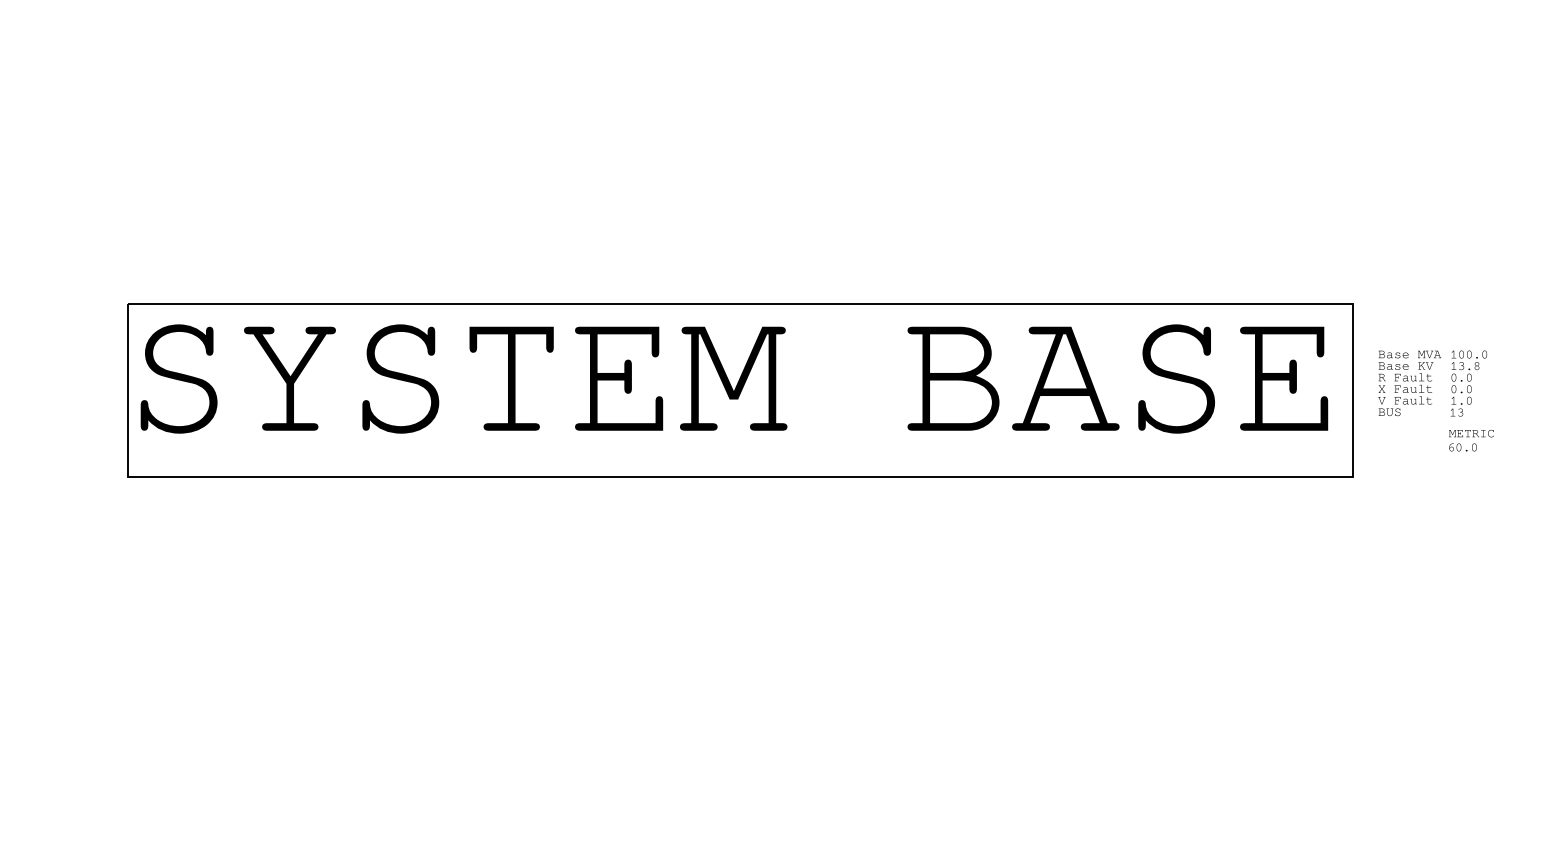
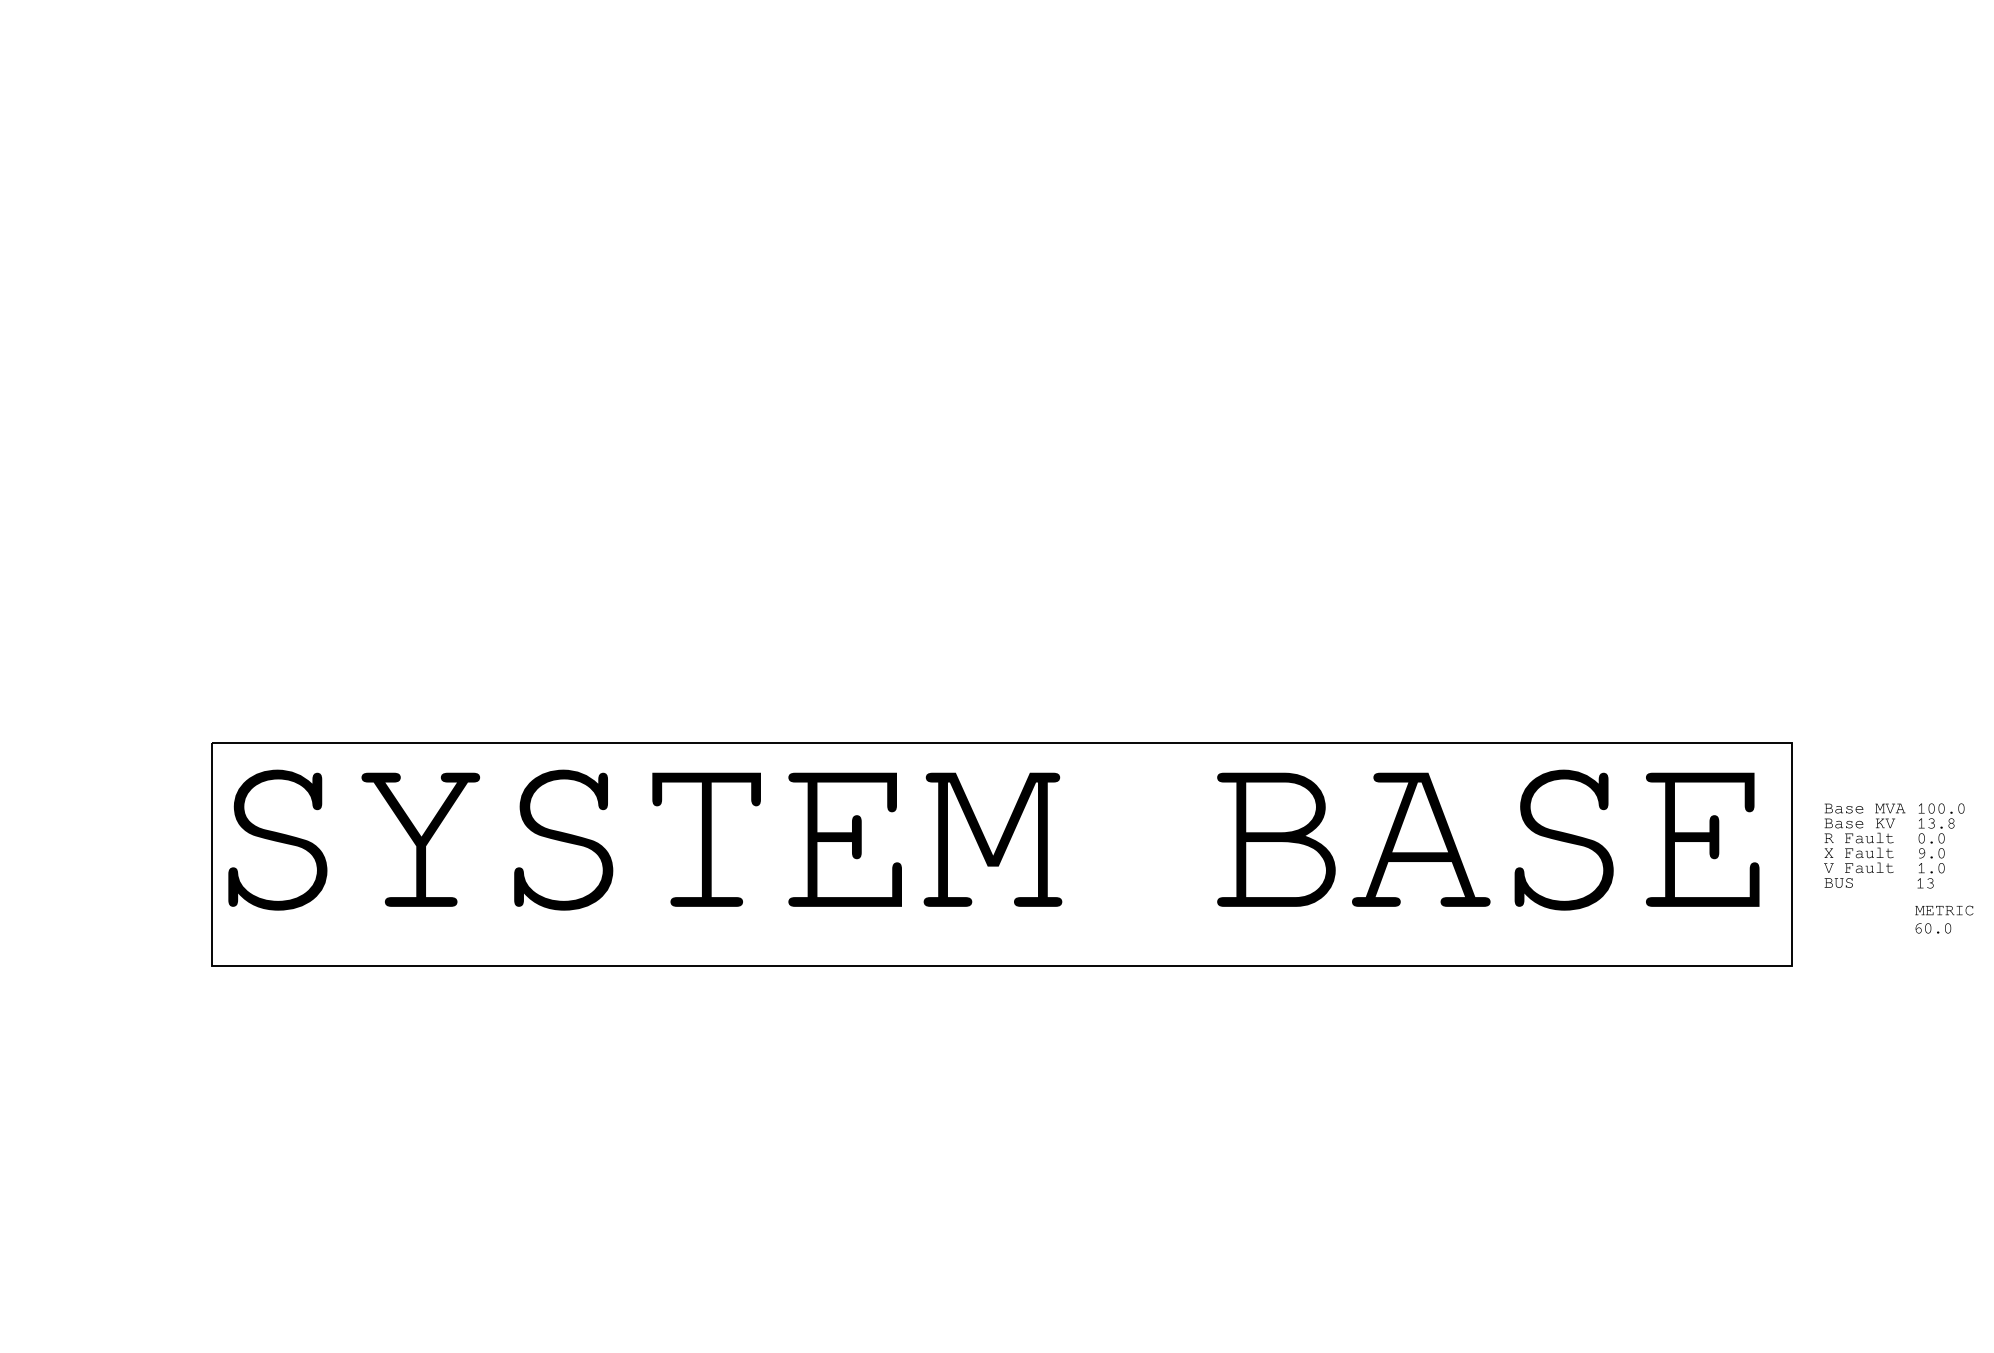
text: (1453, 389) -> (1921, 853), 0.0 -> 9.0

